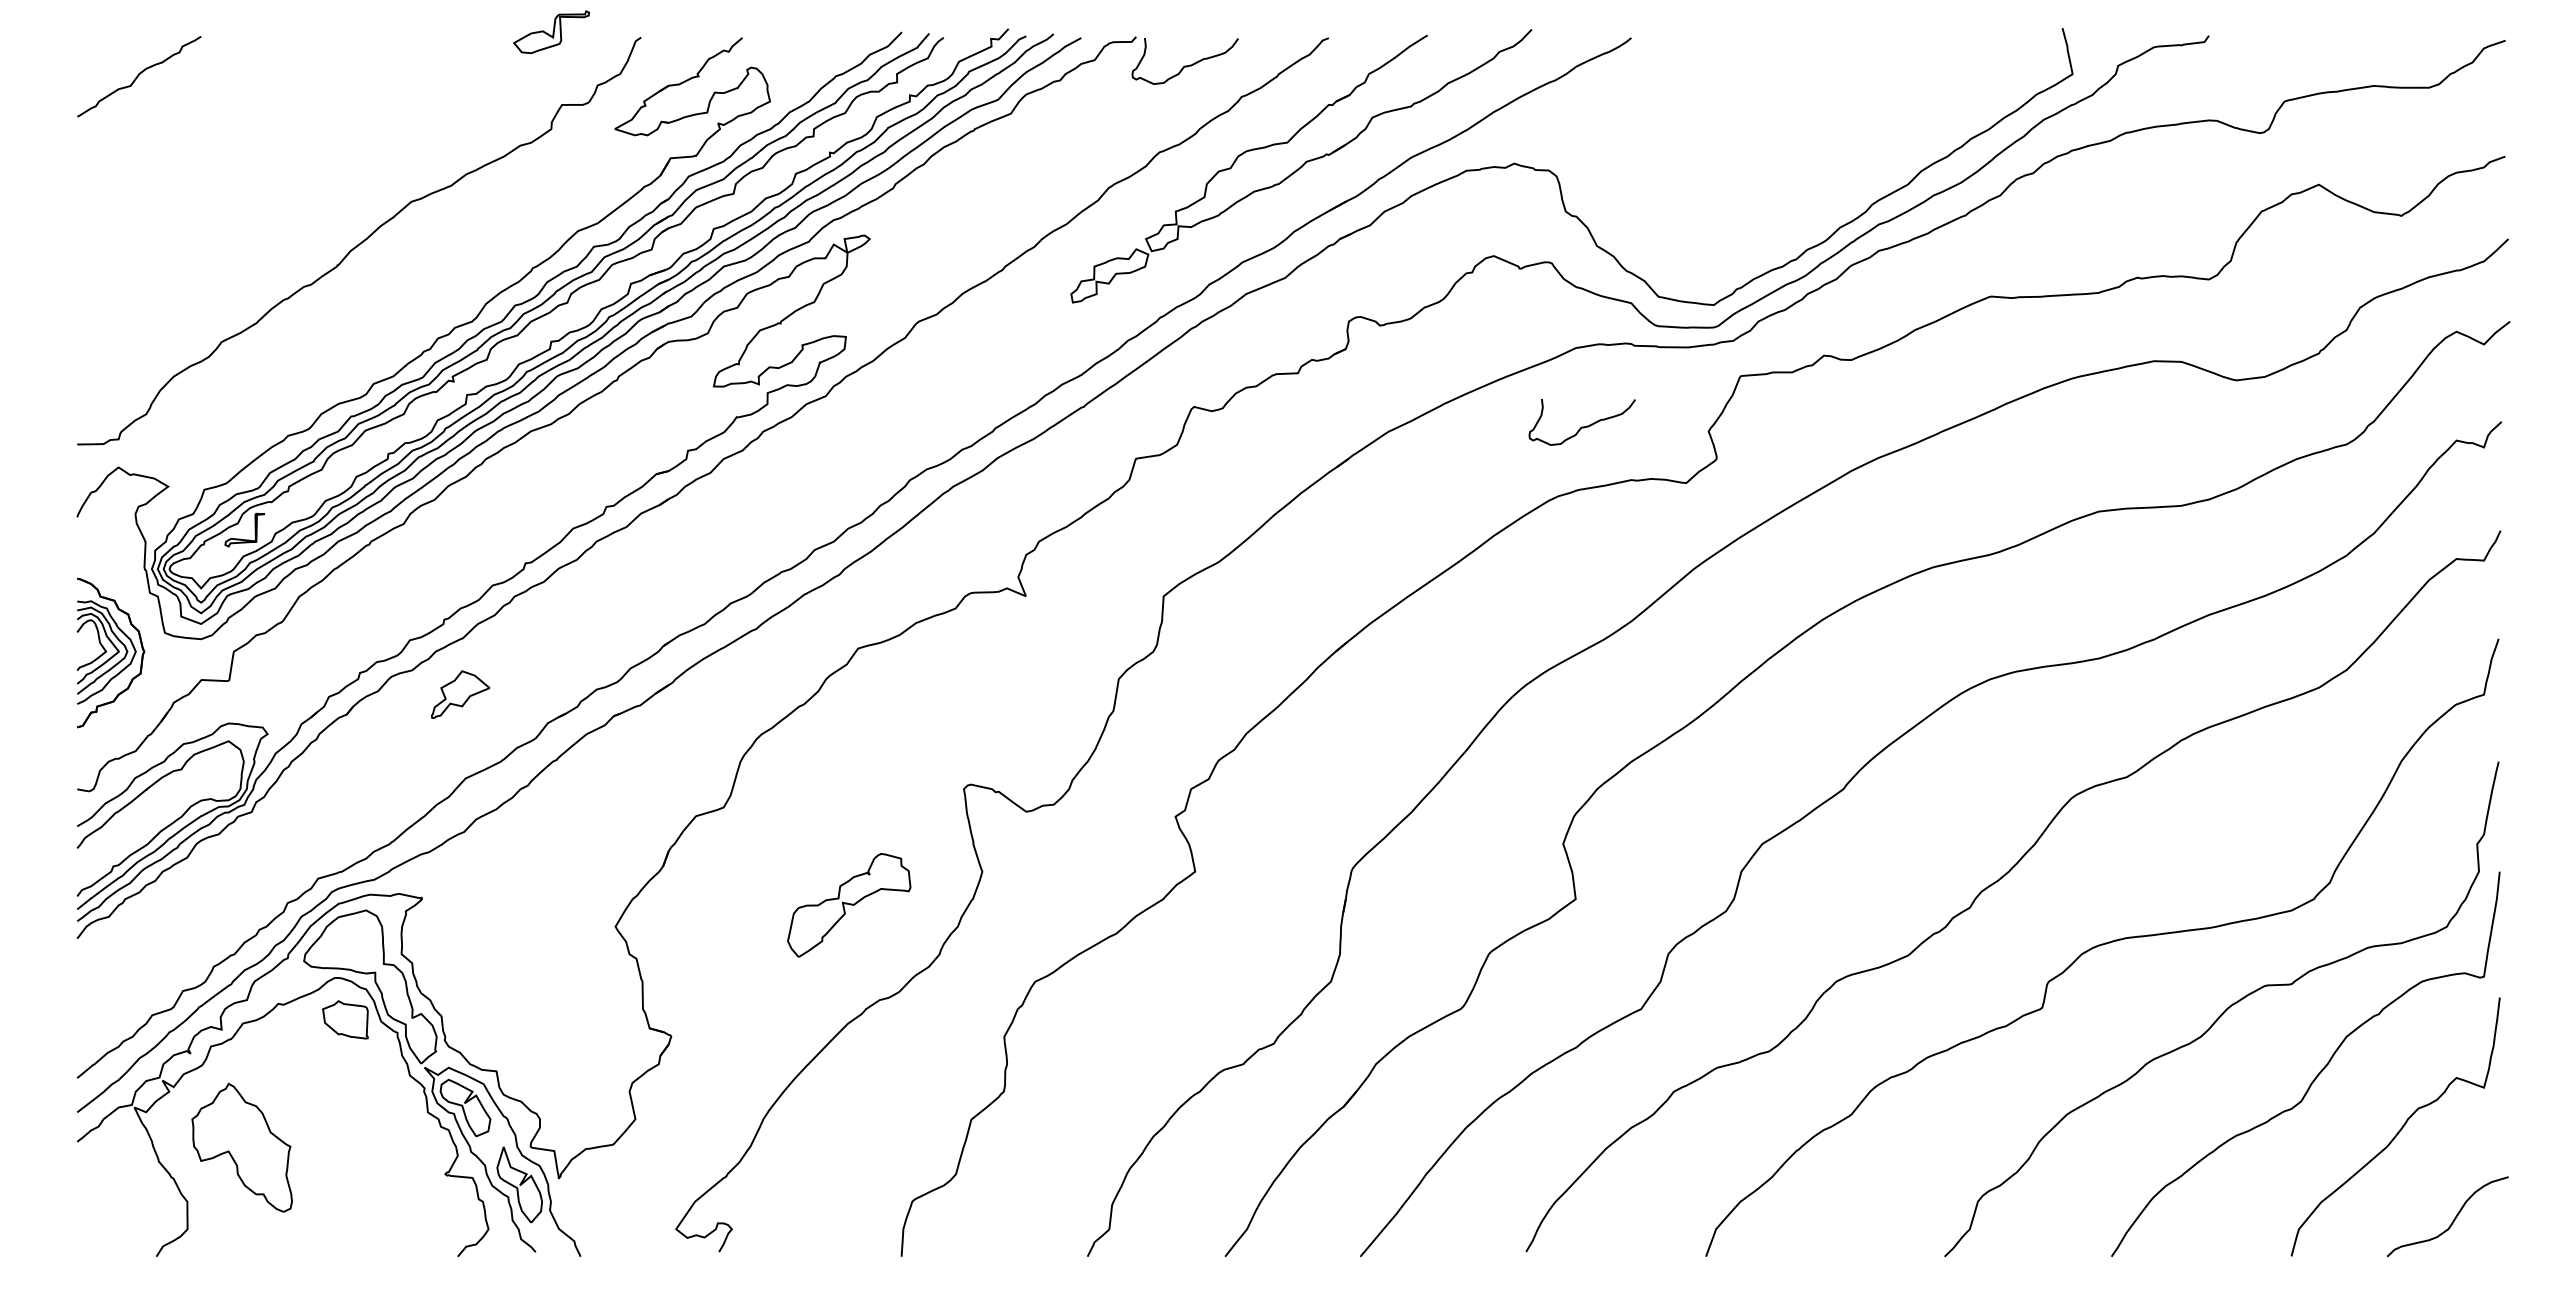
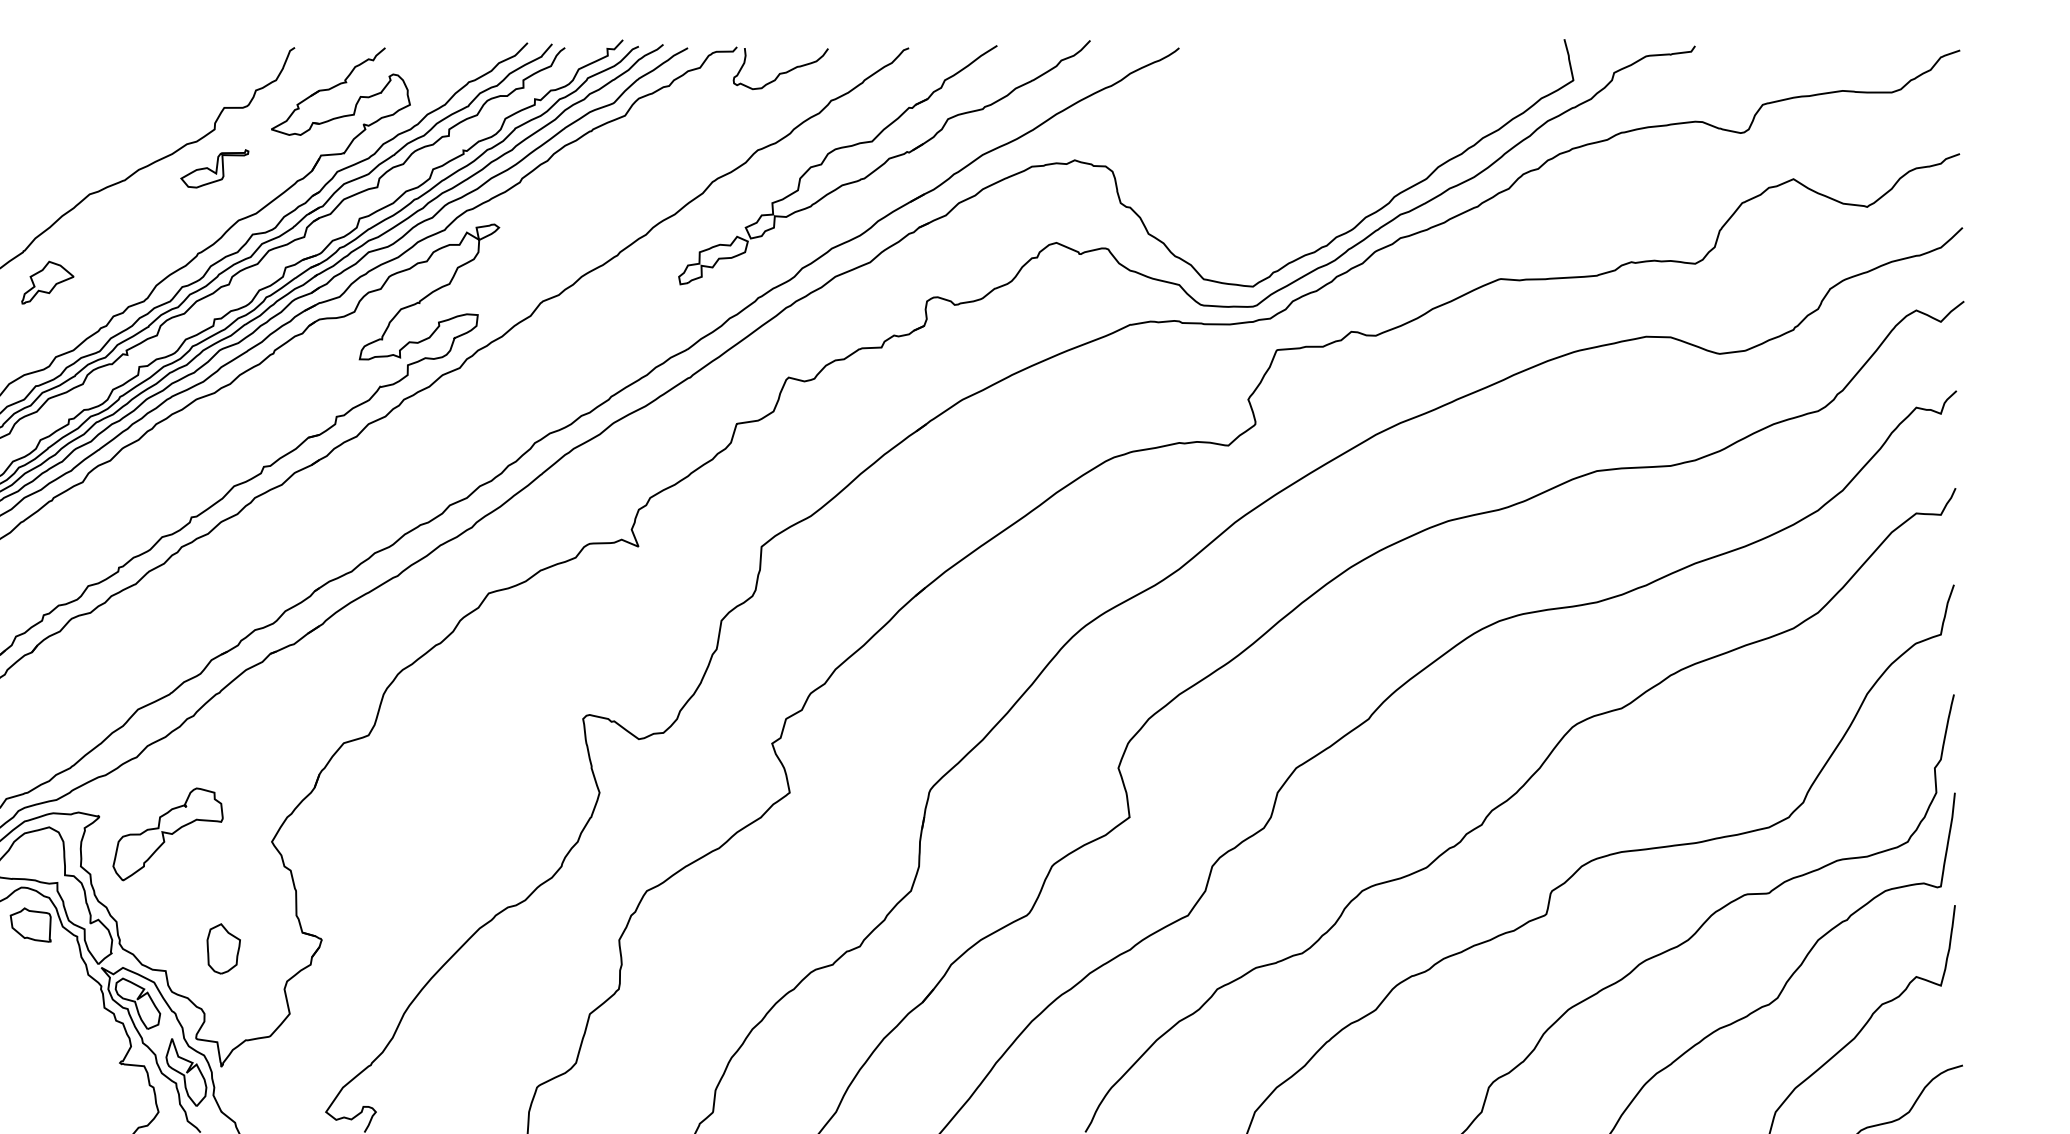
part: (551, 32) -> (214, 169), moved
curve: (1581, 426) -> (1134, 395), removed
part: (460, 694) -> (47, 282), moved
part: (849, 905) -> (168, 834), moved
part: (561, 1046) -> (223, 948), added

